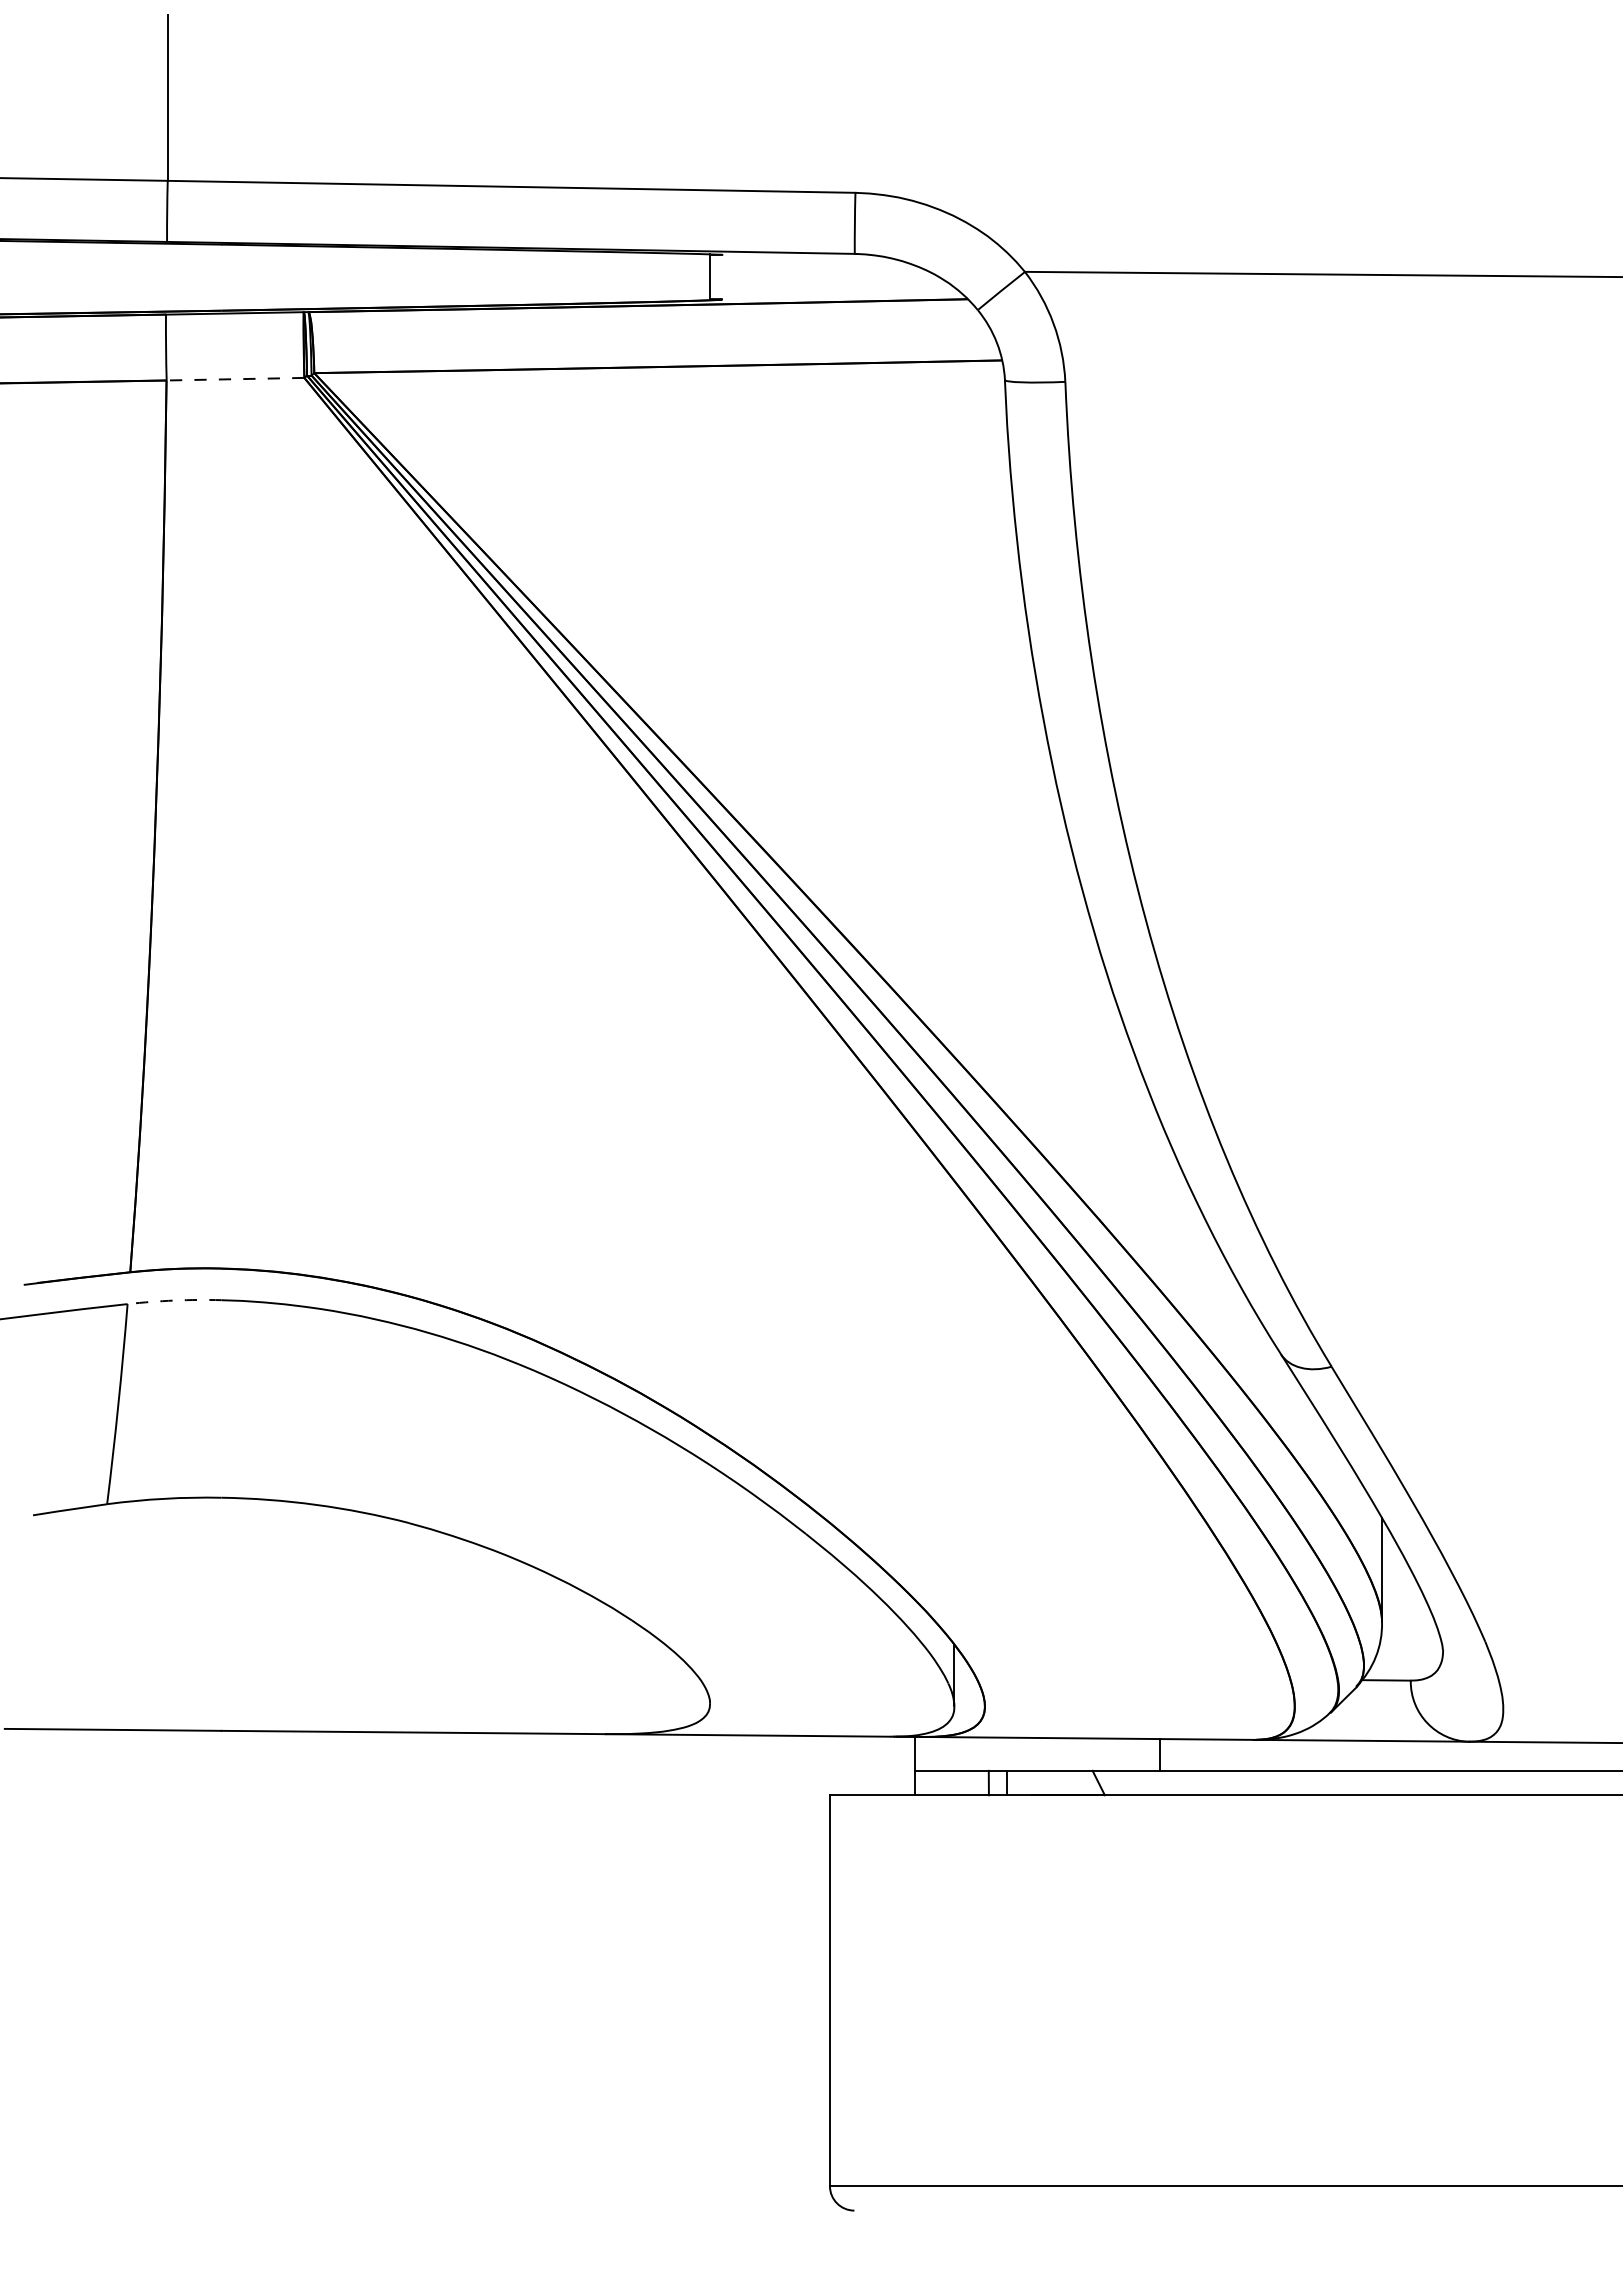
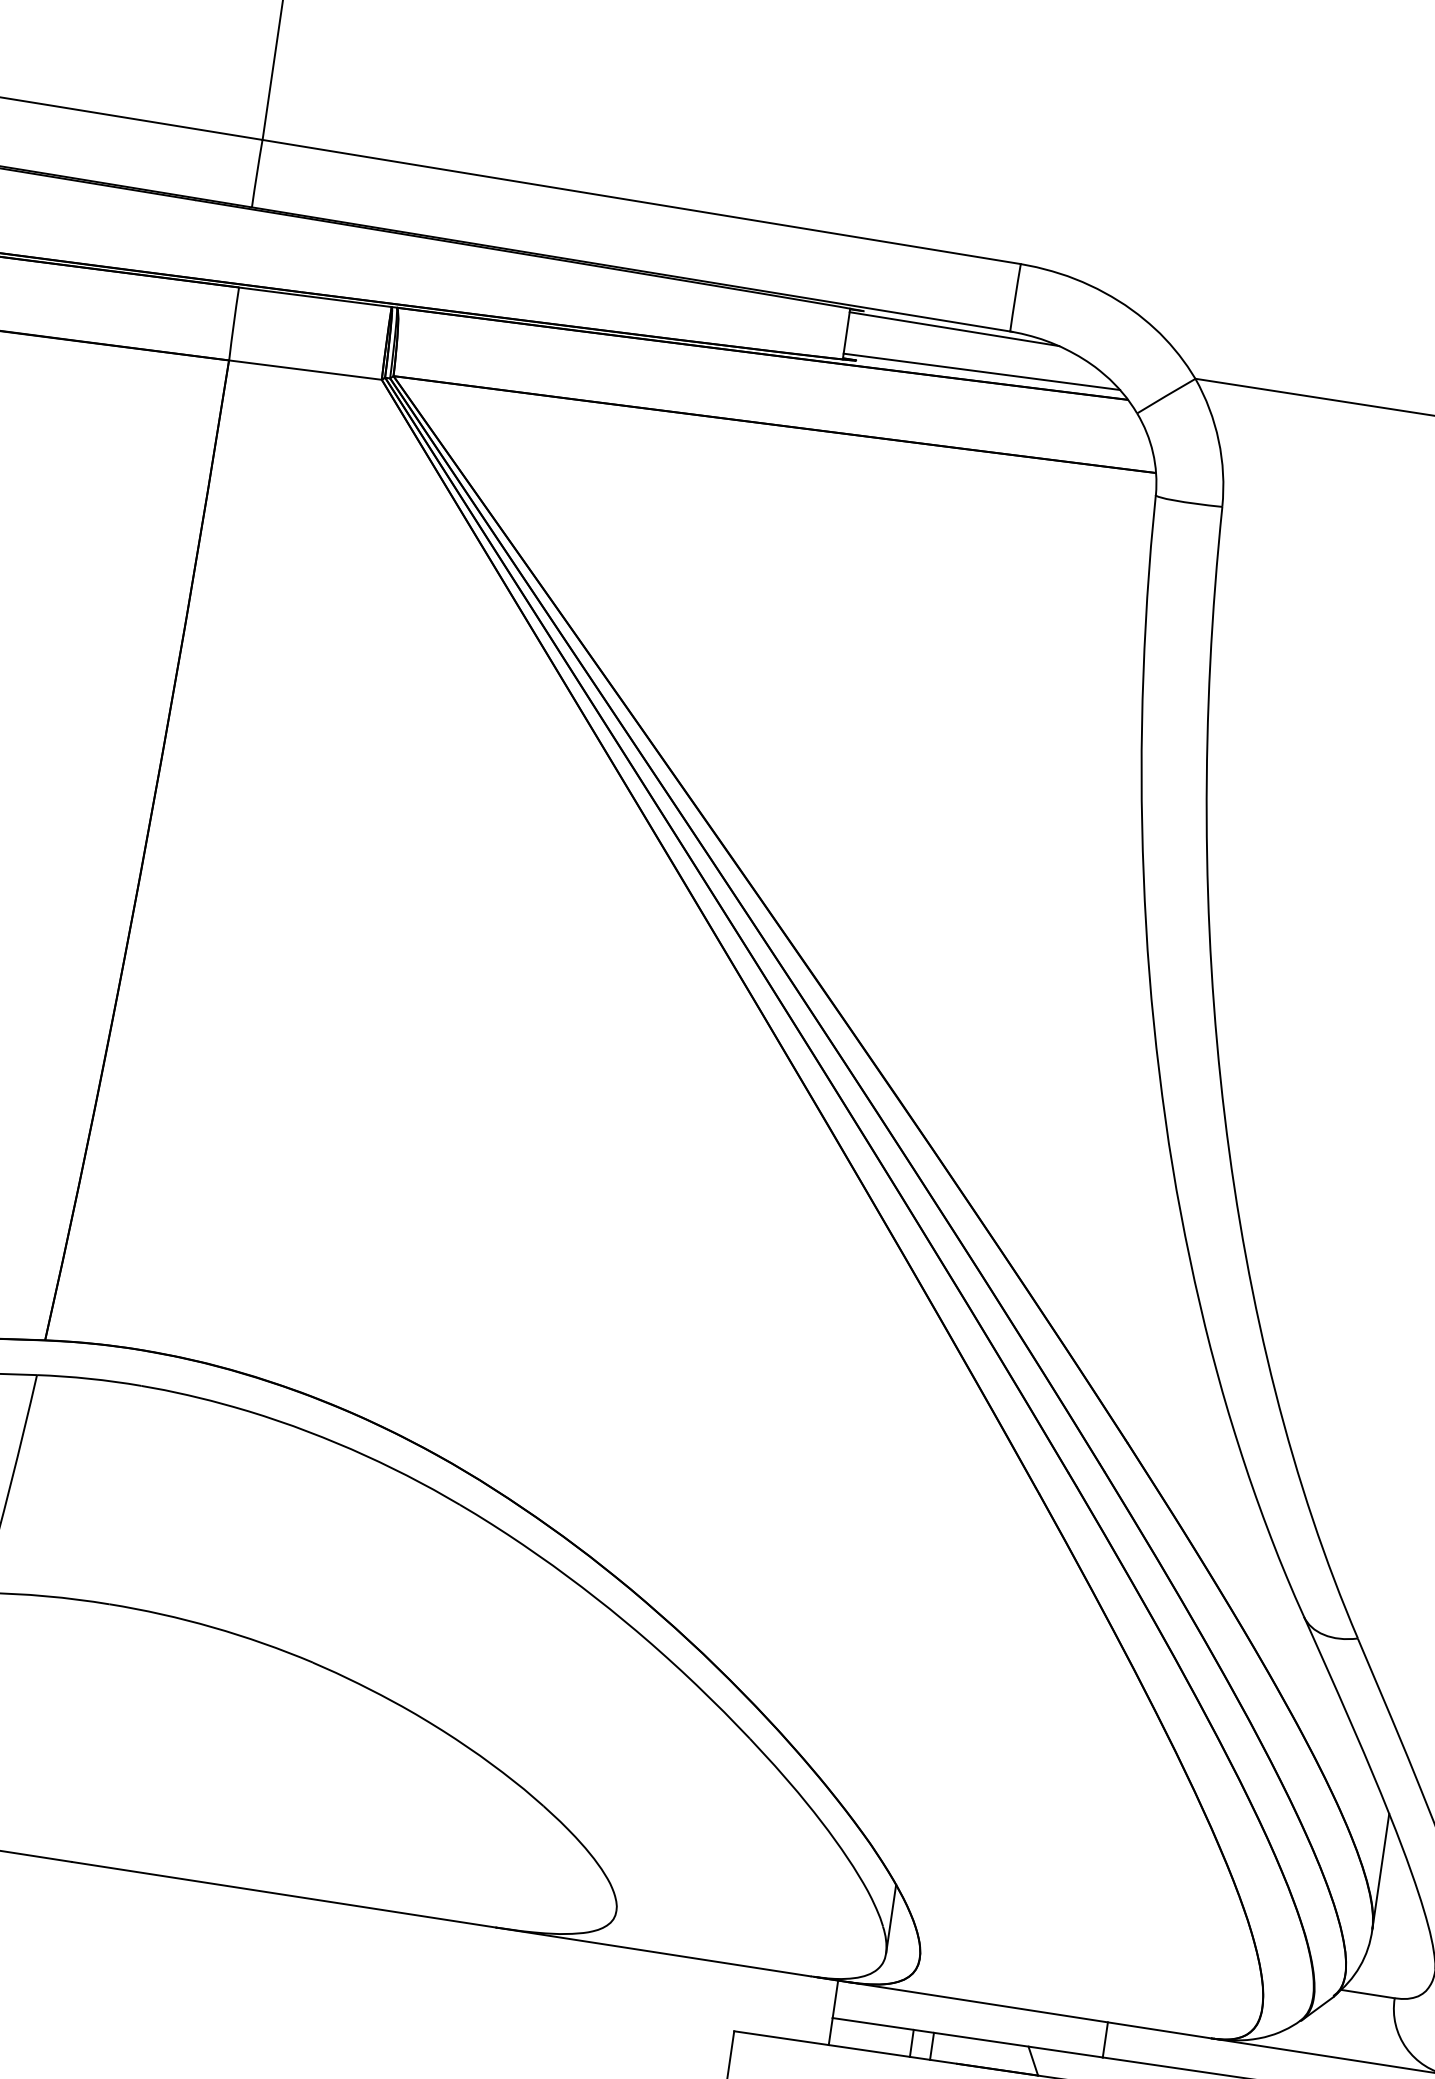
line: (805, 258) -> (955, 328), added
line: (834, 293) -> (981, 371), added
line: (235, 379) -> (305, 370), dashed -> solid
arc: (174, 1300) -> (89, 1378), dashed -> solid

